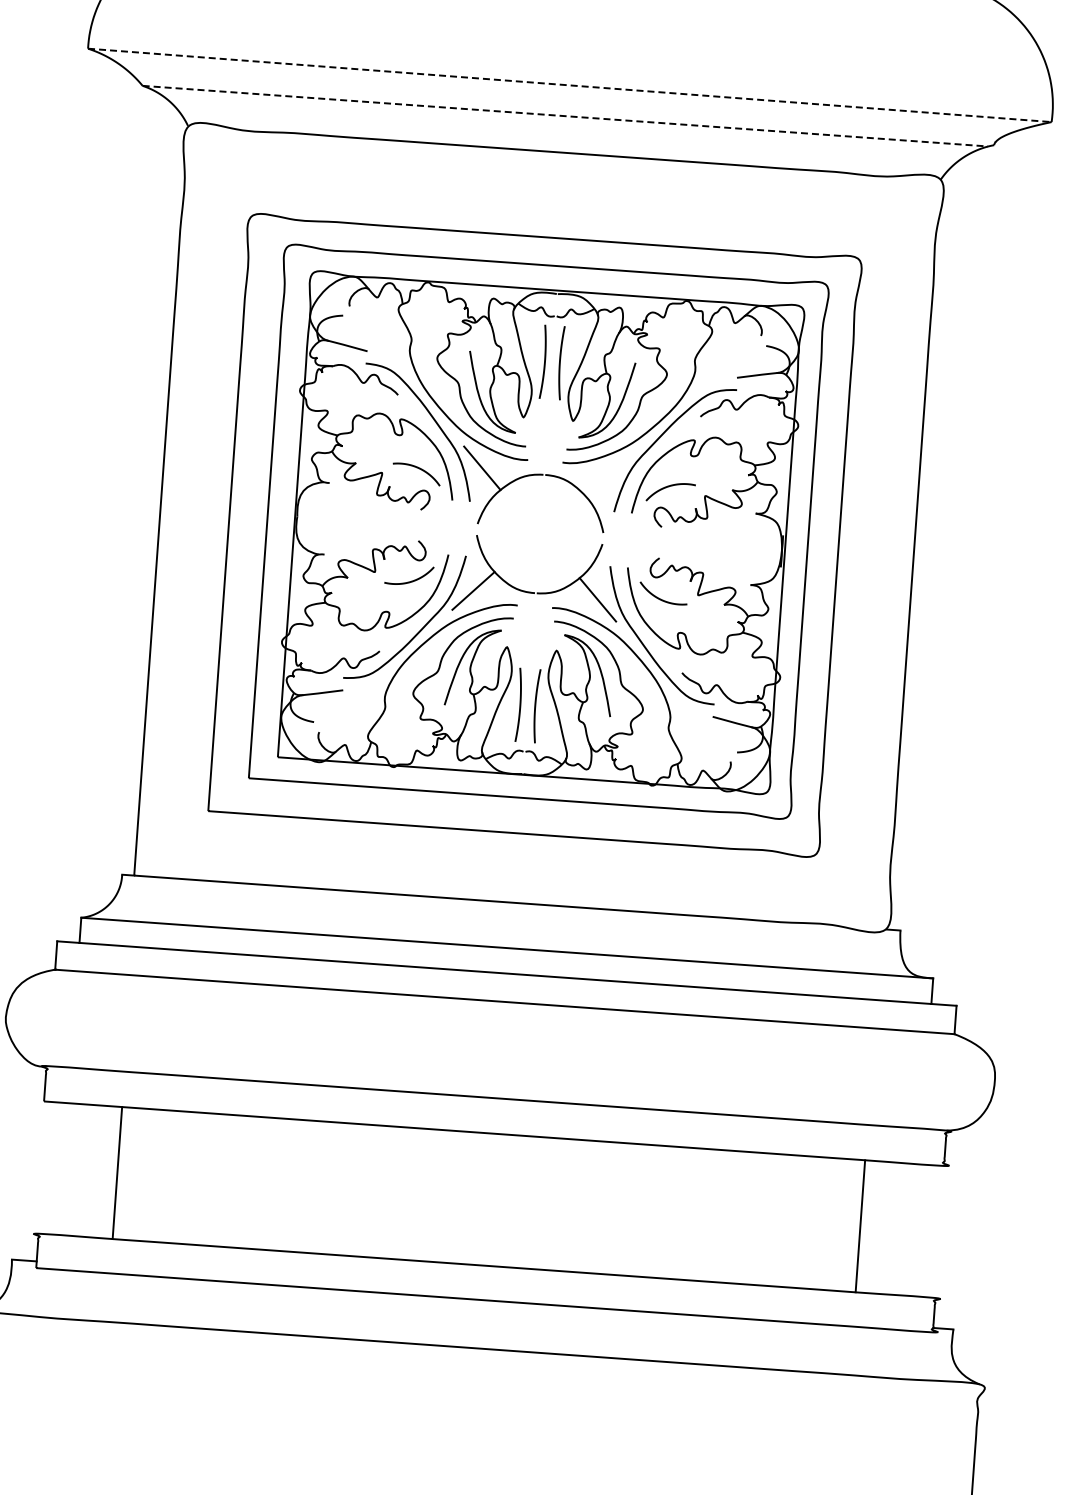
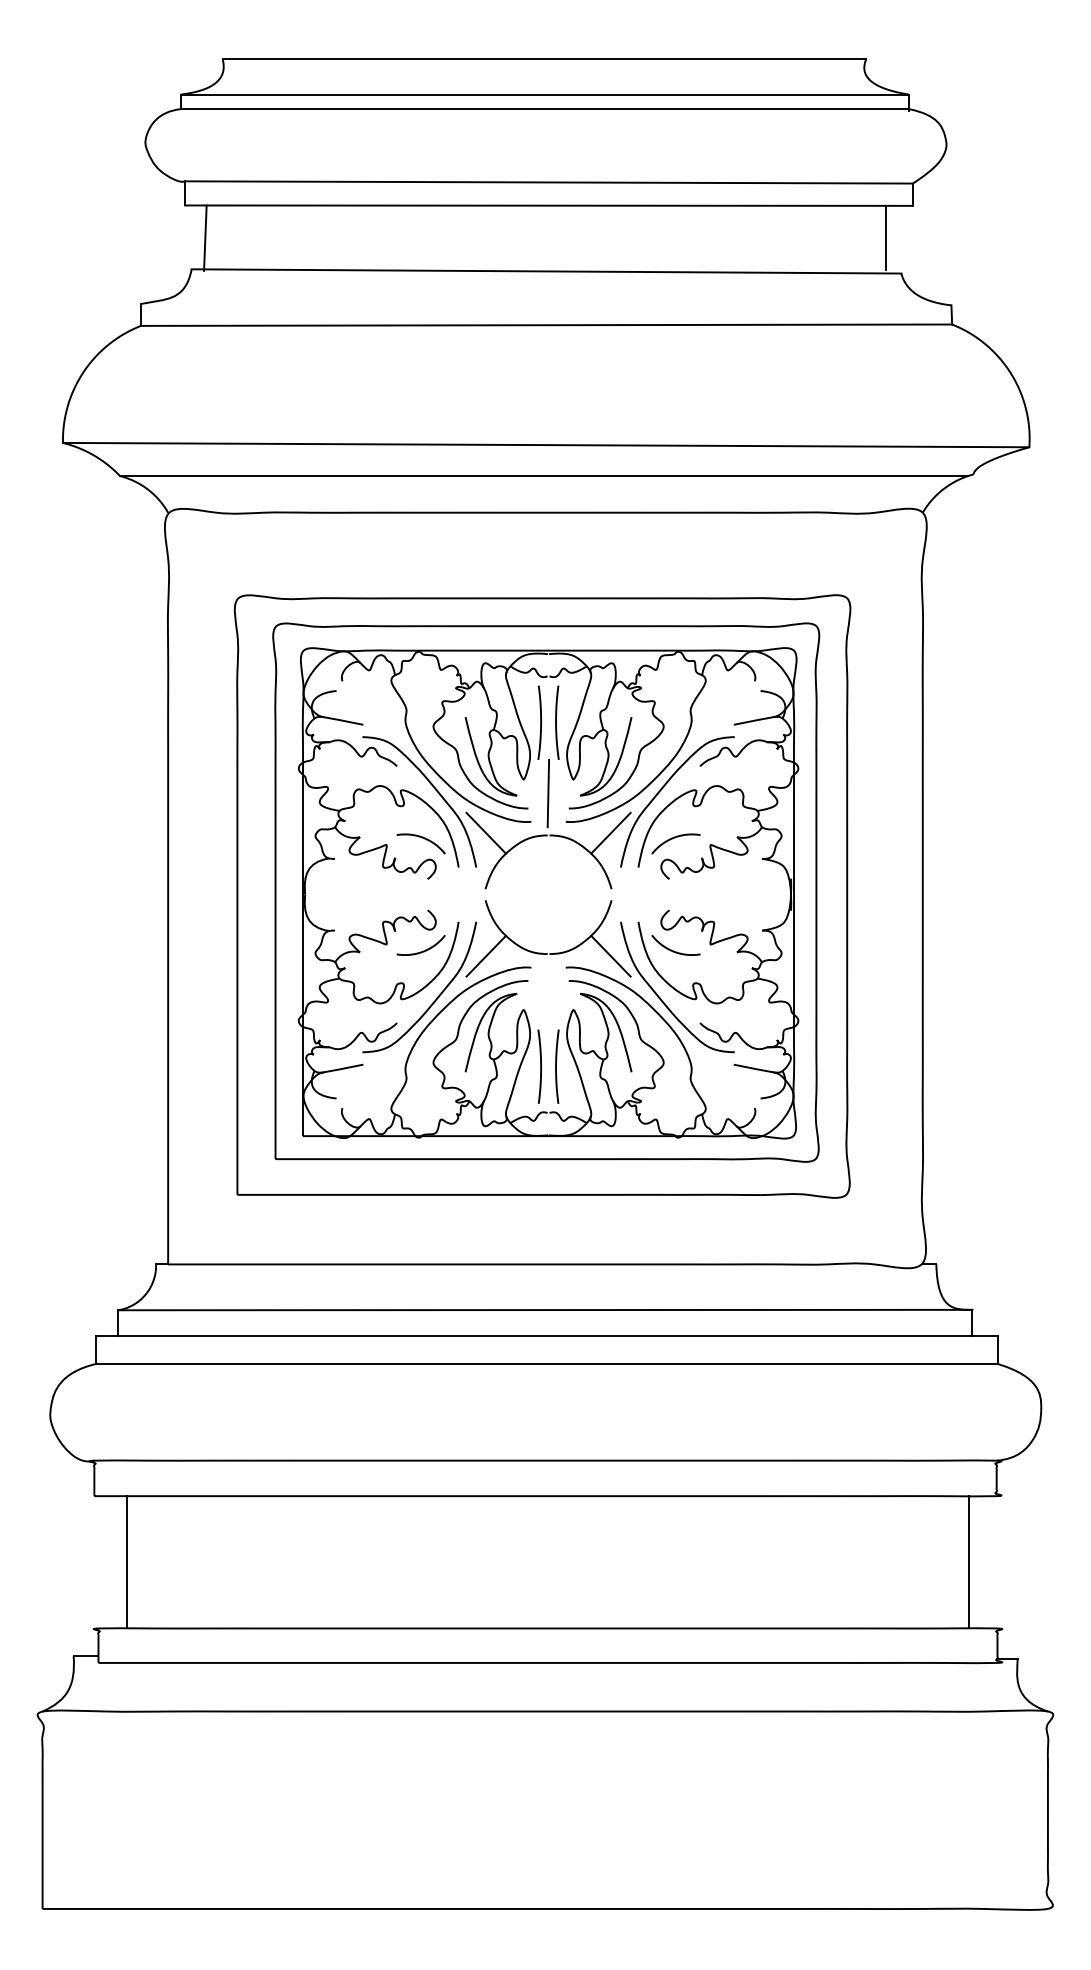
line: (570, 85) -> (546, 445), dashed -> solid
line: (564, 116) -> (543, 476), dashed -> solid
line: (547, 433) -> (548, 793), added
line: (606, 476) -> (610, 832), added
line: (117, 1173) -> (126, 1562), moved
line: (860, 1226) -> (968, 1562), moved

